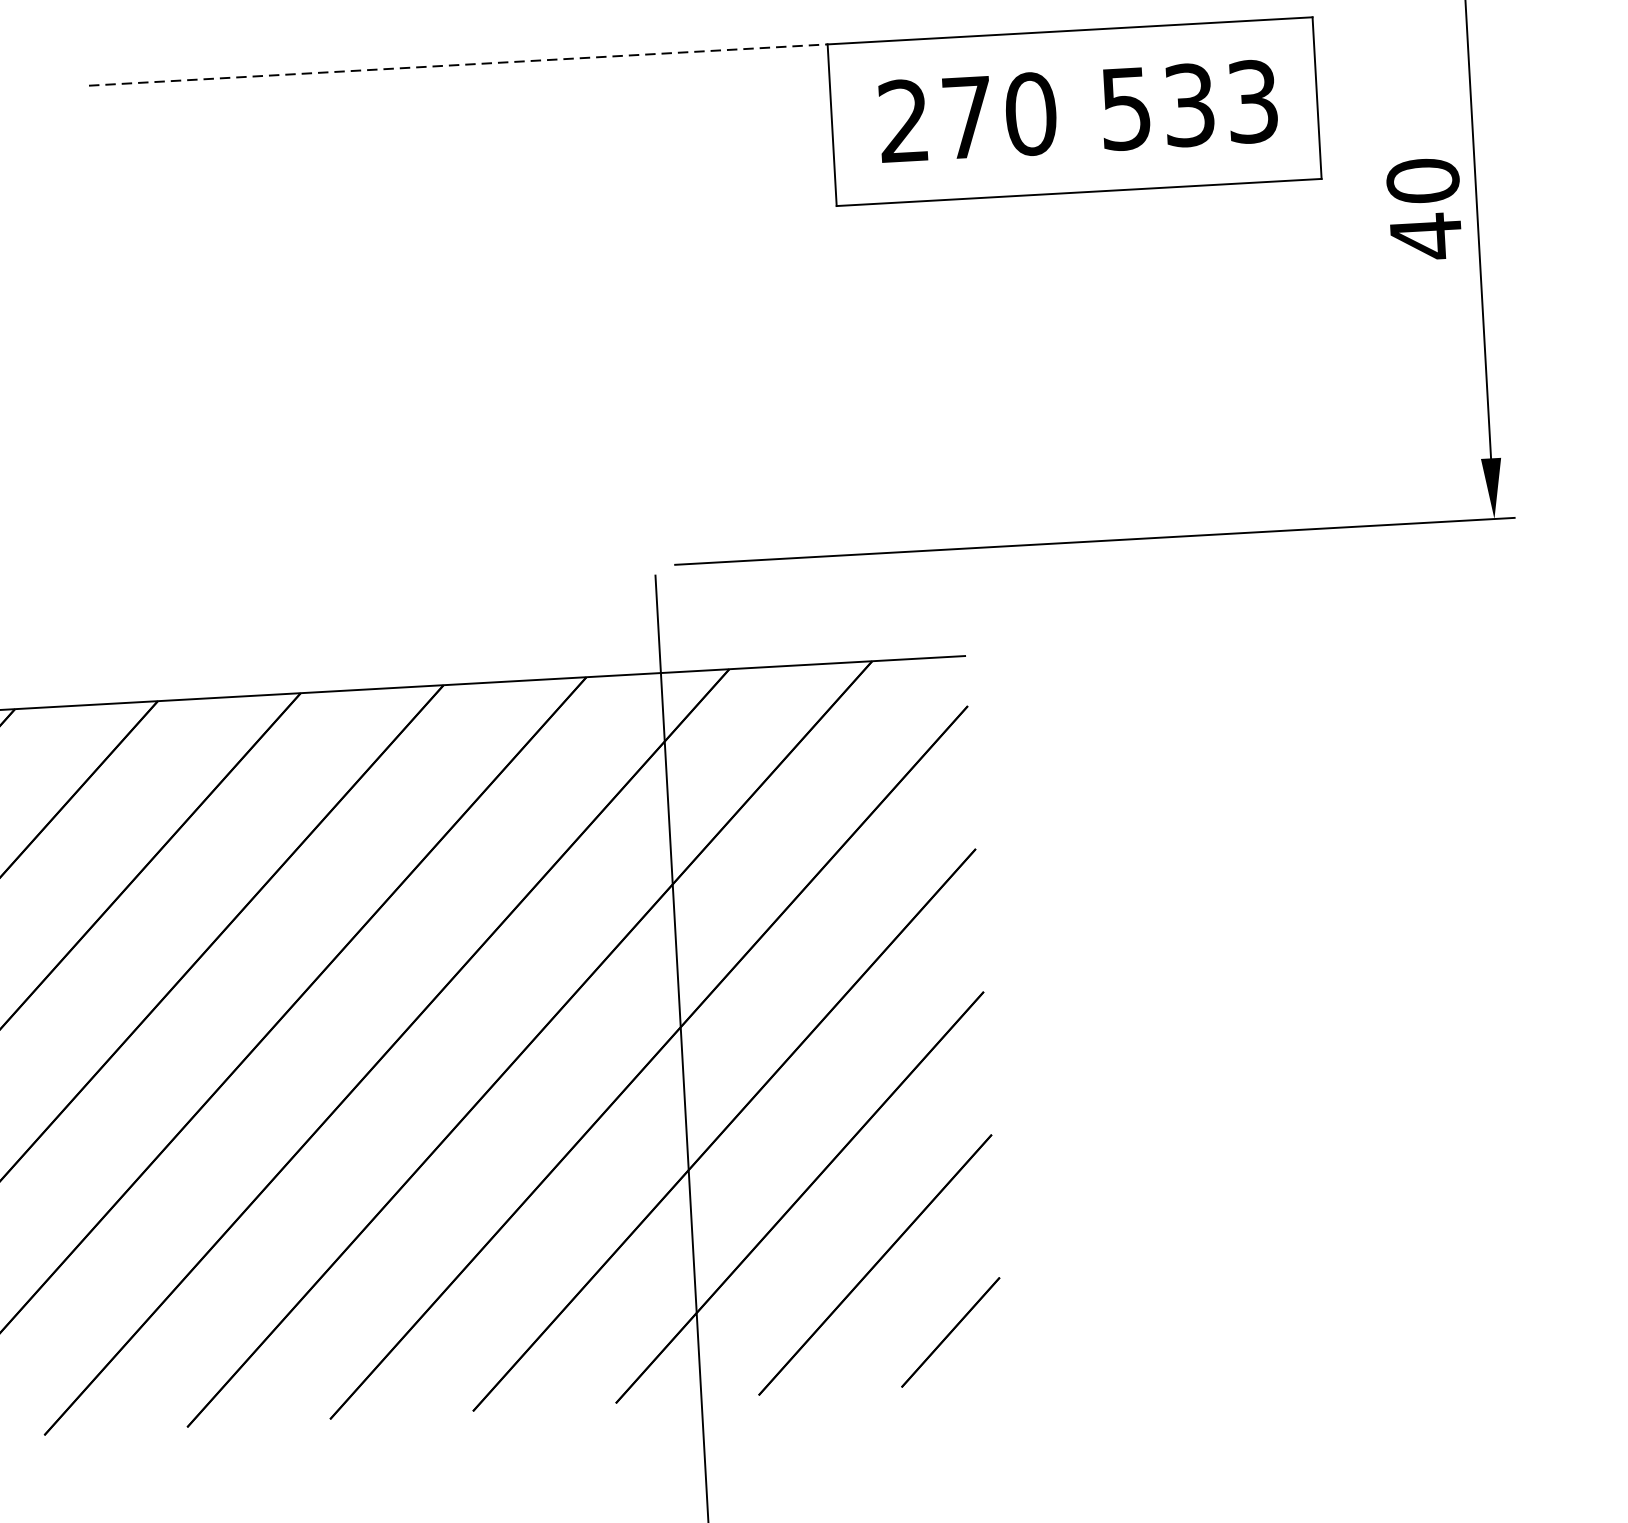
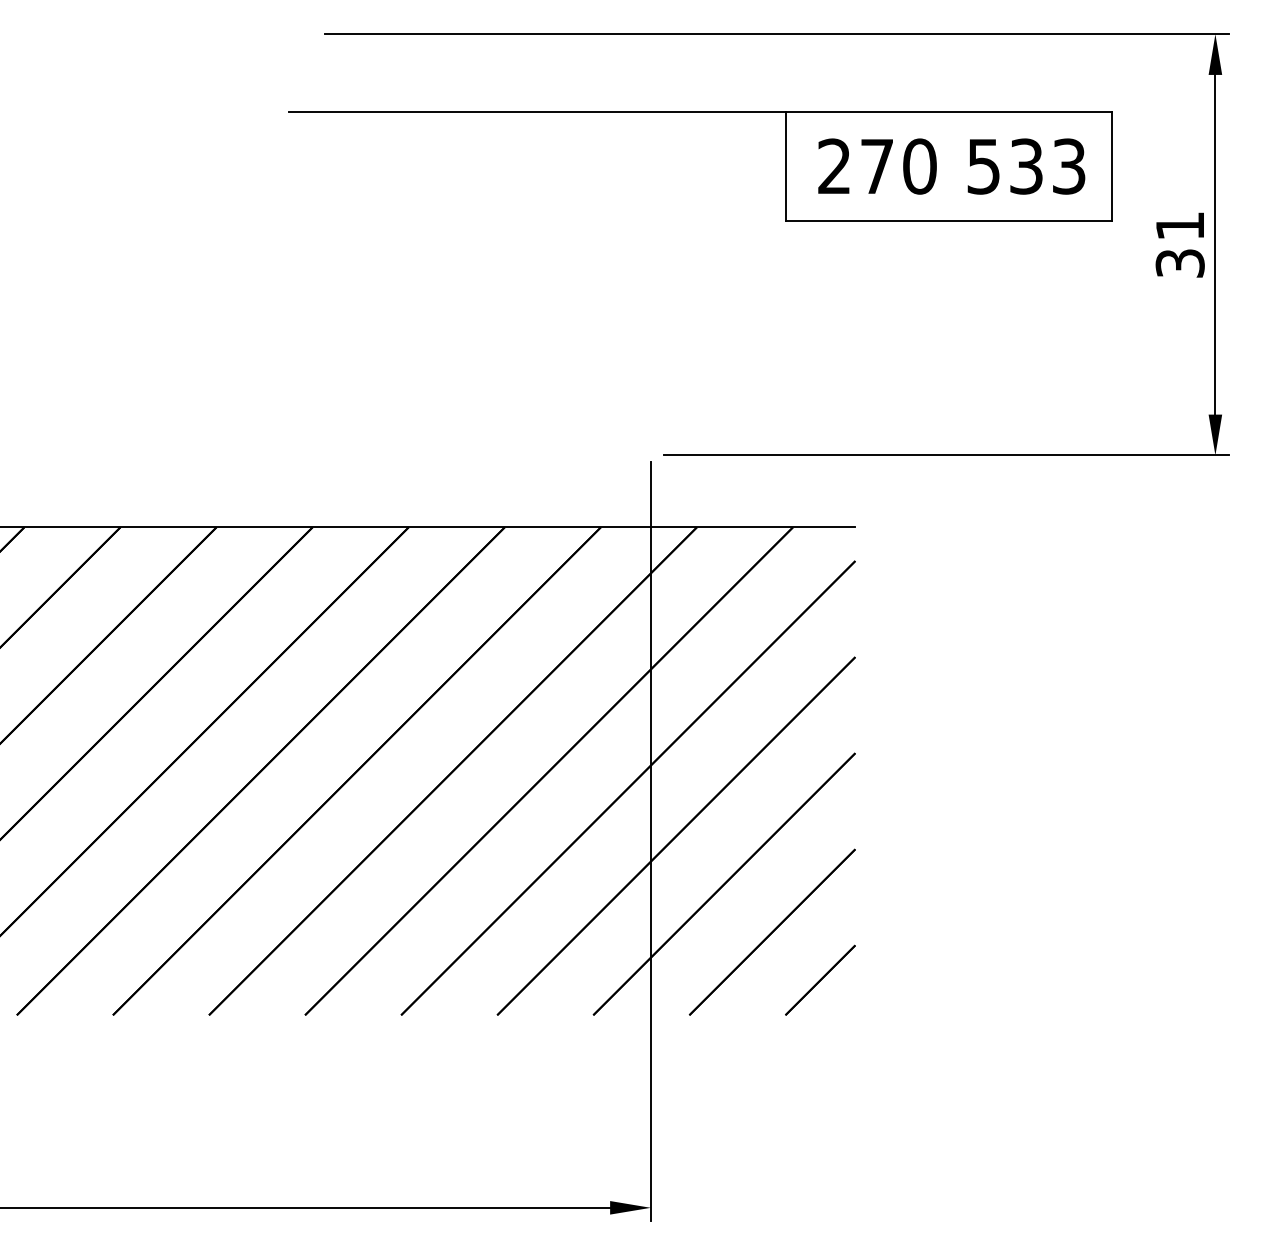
line: (459, 65) -> (538, 112), dashed -> solid
text: (1423, 209) -> (1179, 245), 40 -> 31

